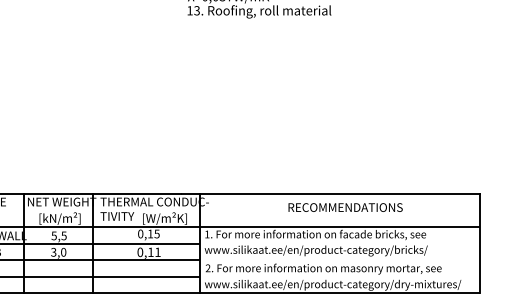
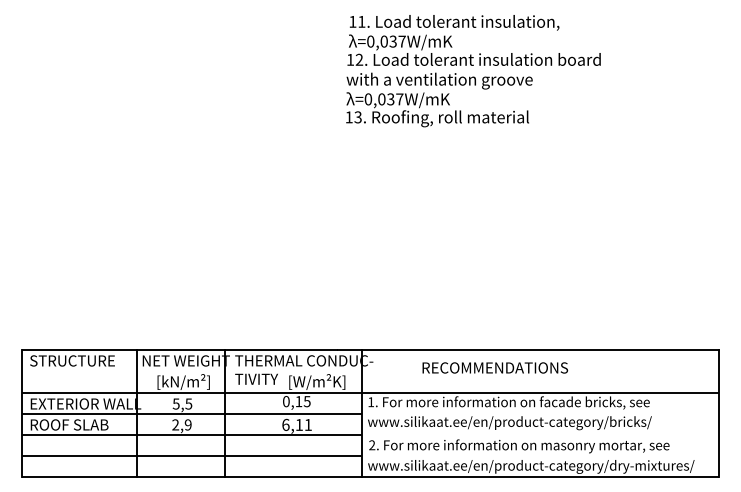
text: (345, 207) -> (495, 367), moved
text: (58, 251) -> (181, 424), 3,0 -> 2,9
text: (140, 251) -> (285, 424), 0,11 -> 6,11

